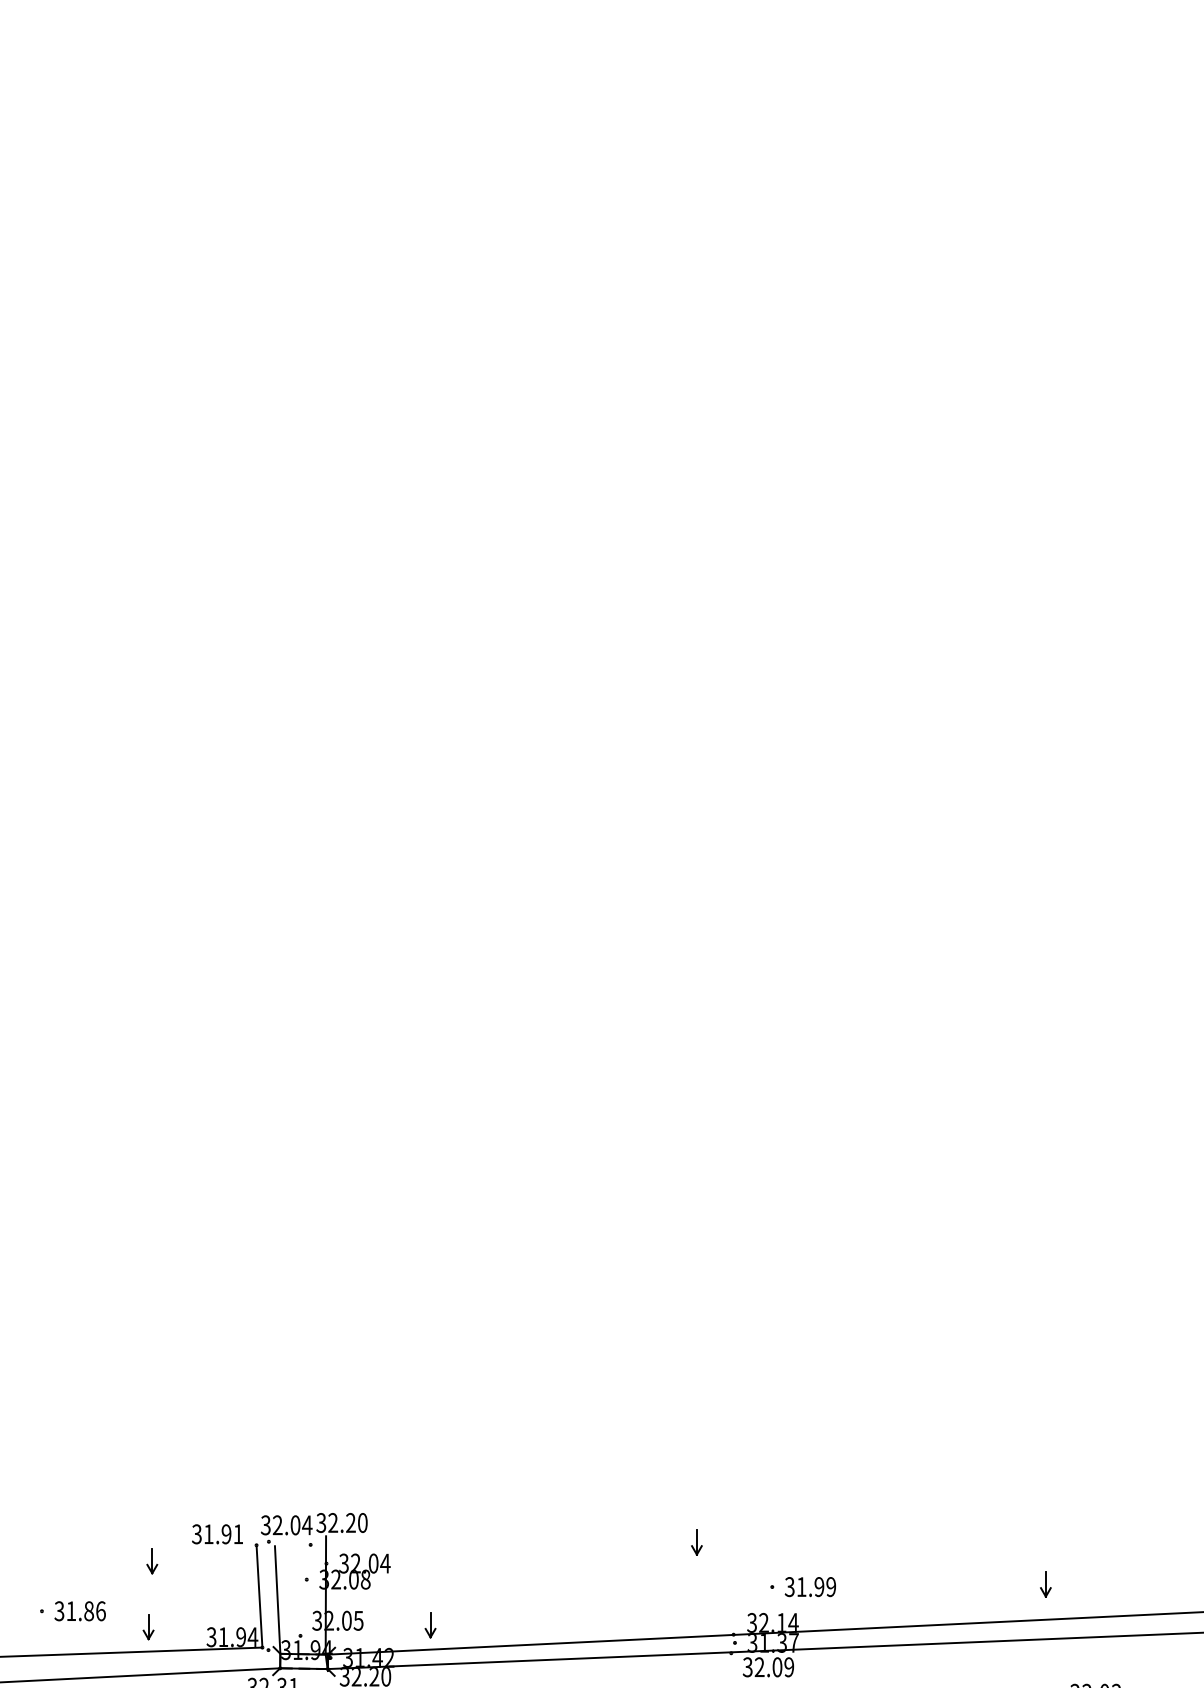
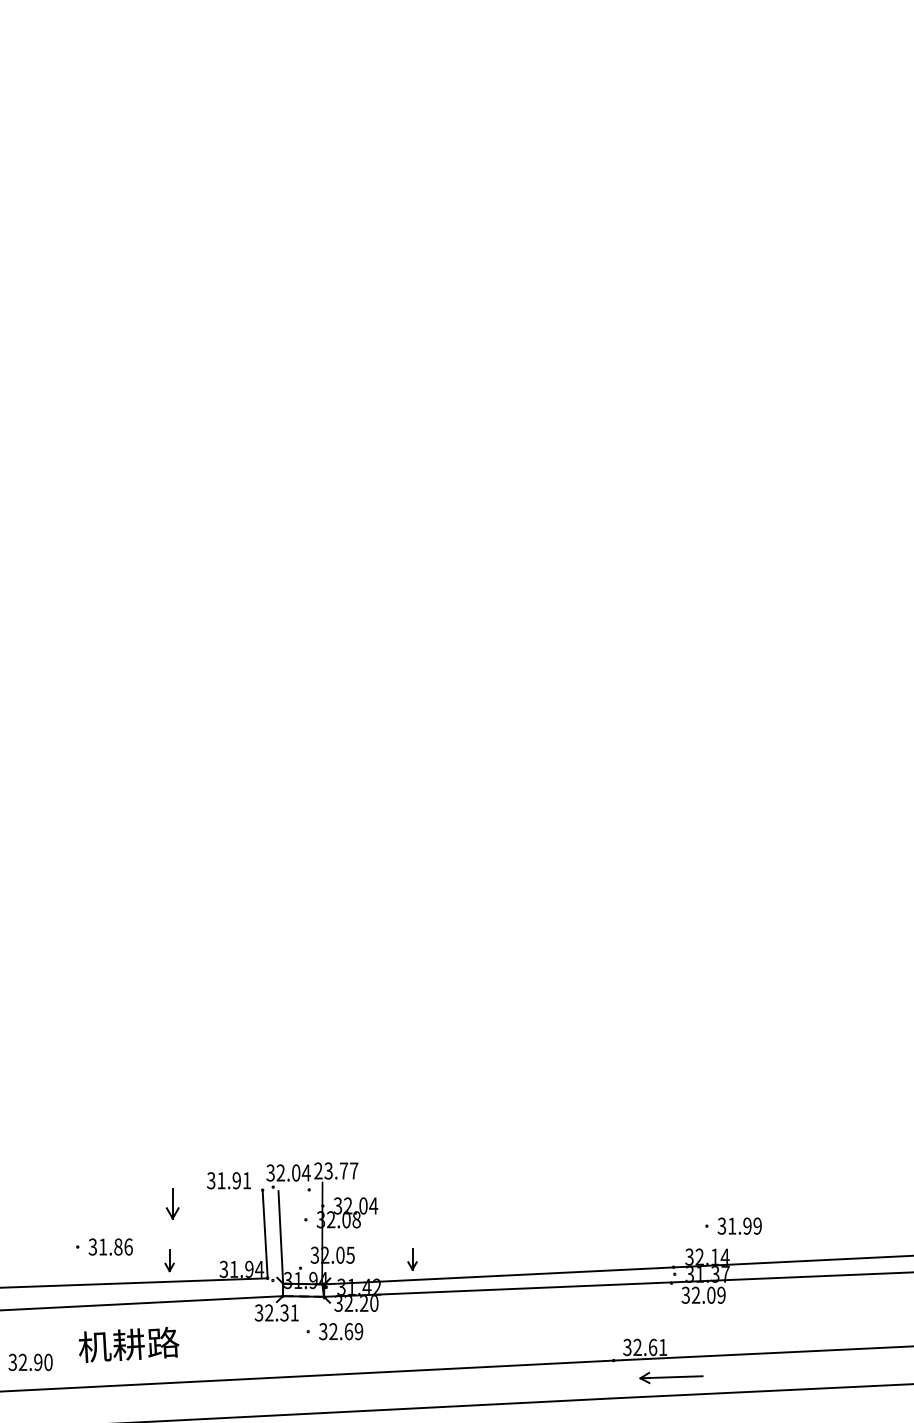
text: (341, 1523) -> (335, 1171), 32.20 -> 23.77
part: (696, 1542) -> (641, 1187), removed
part: (152, 1561) -> (173, 1204), size x1.4

